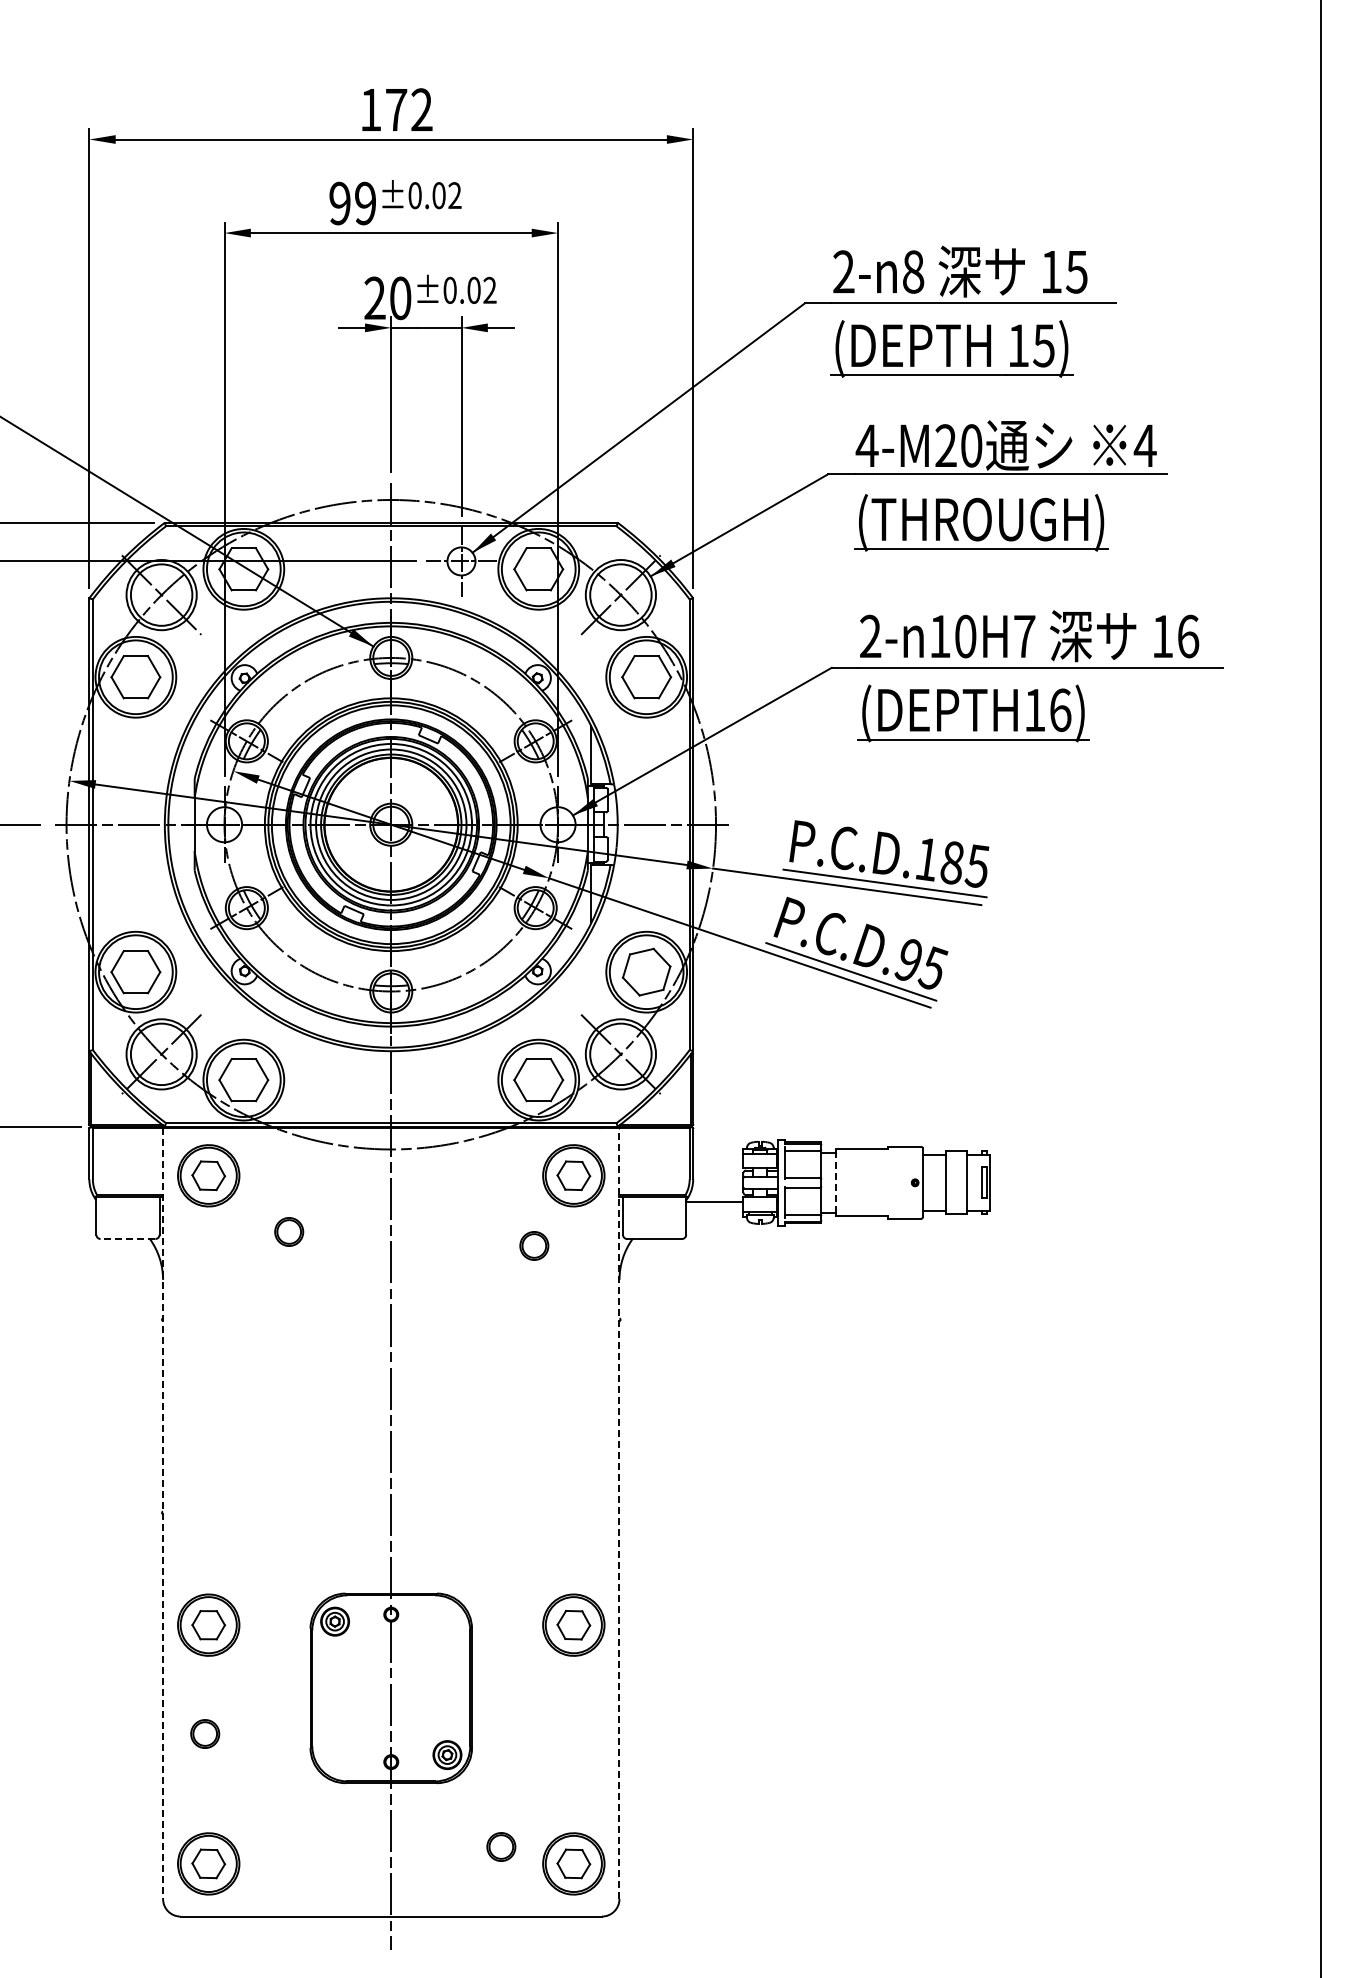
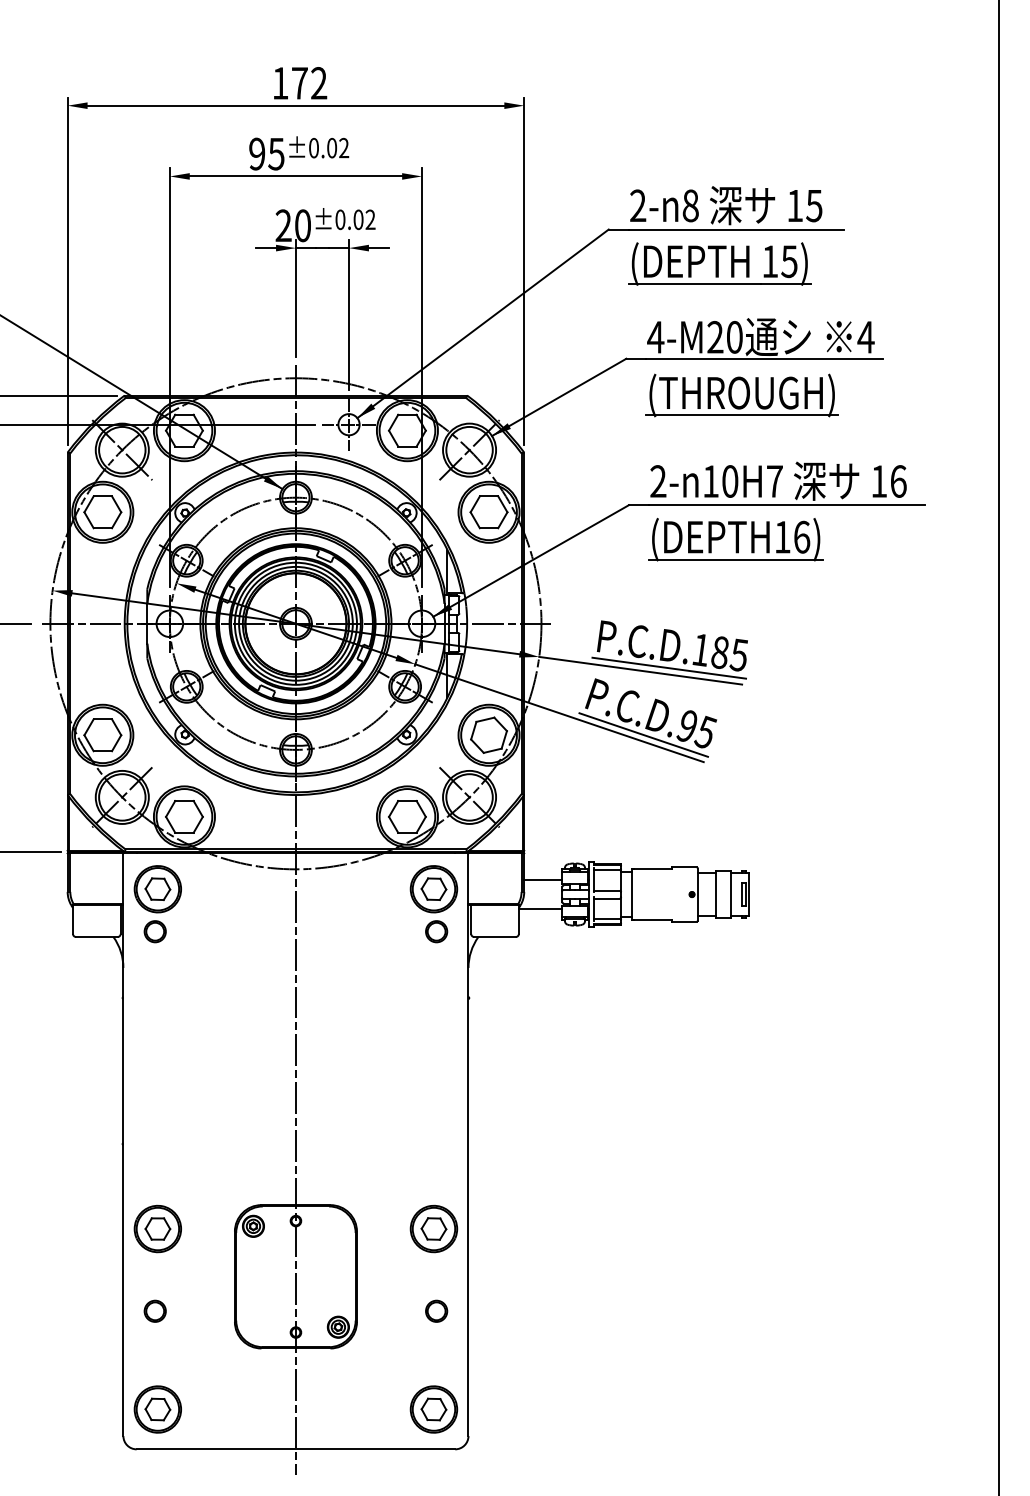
text: (364, 203) -> (275, 154), 99 -> 95
line: (718, 1163) -> (543, 879), added
line: (835, 1182) -> (631, 894), dashed -> solid
part: (289, 1231) -> (155, 931), moved
line: (127, 1239) -> (96, 937), dashed -> solid
part: (534, 1245) -> (436, 931), moved
line: (619, 1513) -> (468, 1144), dashed -> solid
line: (163, 1514) -> (123, 1145), dashed -> solid
part: (501, 1846) -> (436, 1310), moved

